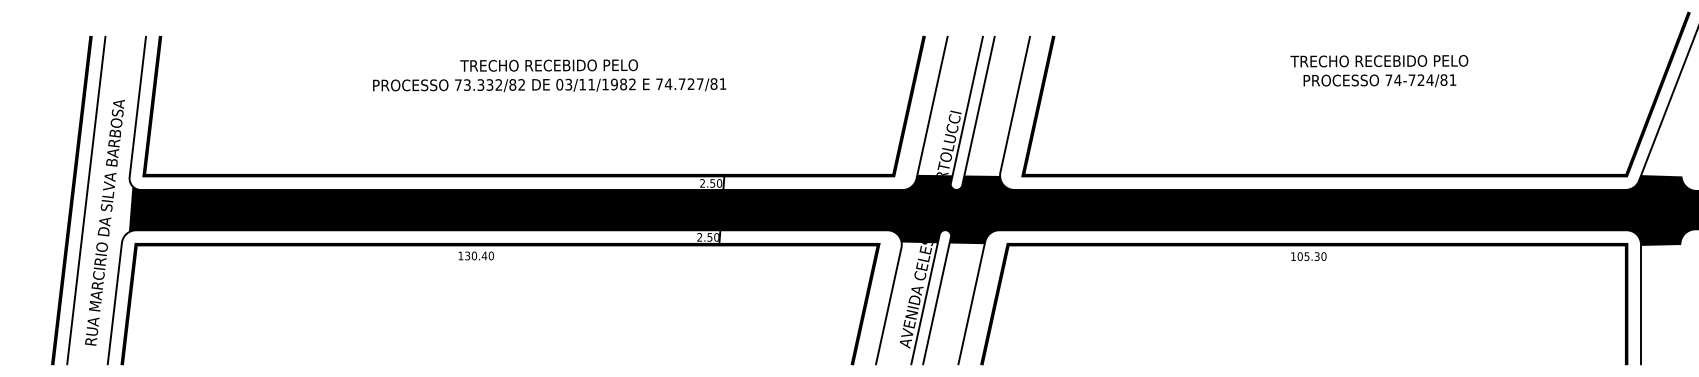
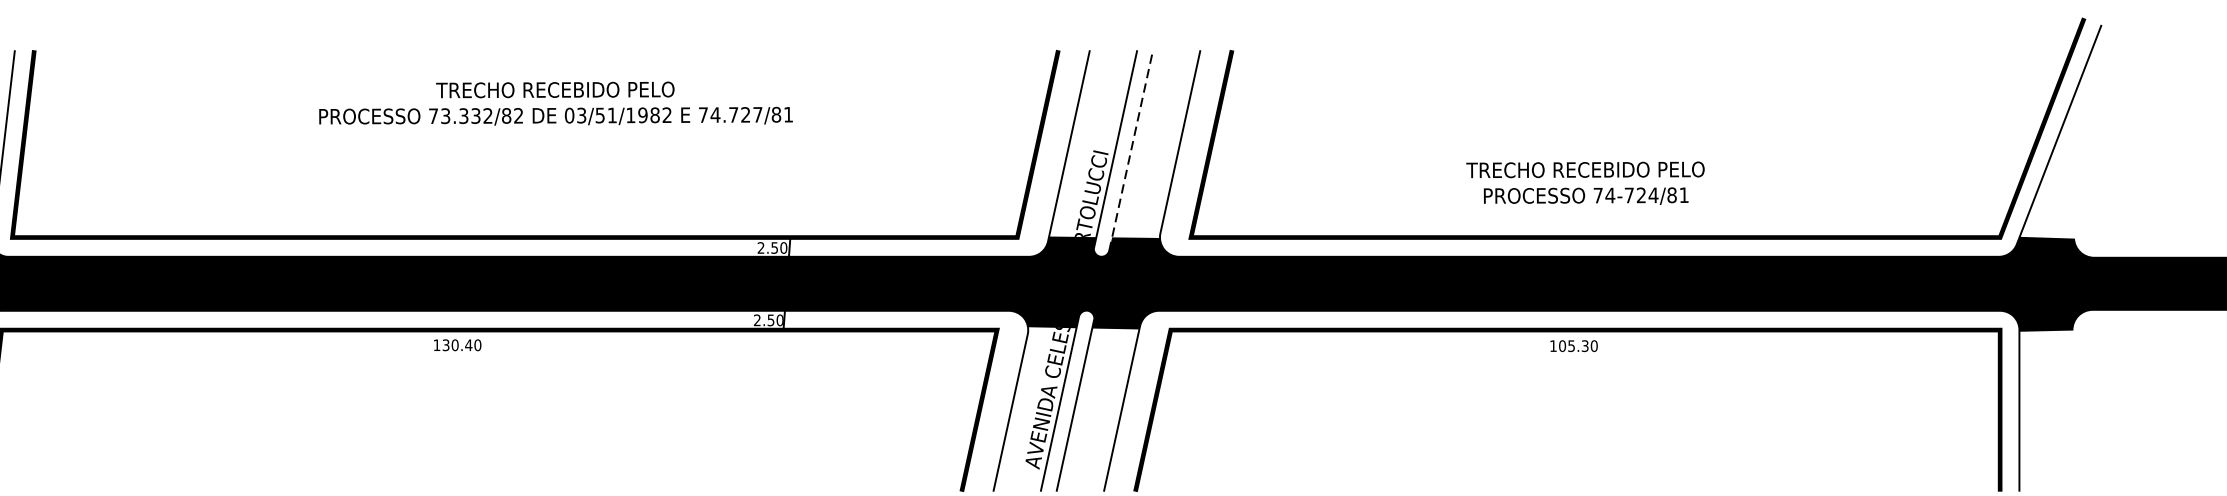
text: (1379, 71) -> (1585, 183), moved
text: (582, 84) -> (600, 115), 03/11/1982 -> 03/51/1982
line: (978, 110) -> (1131, 150), solid -> dashed

